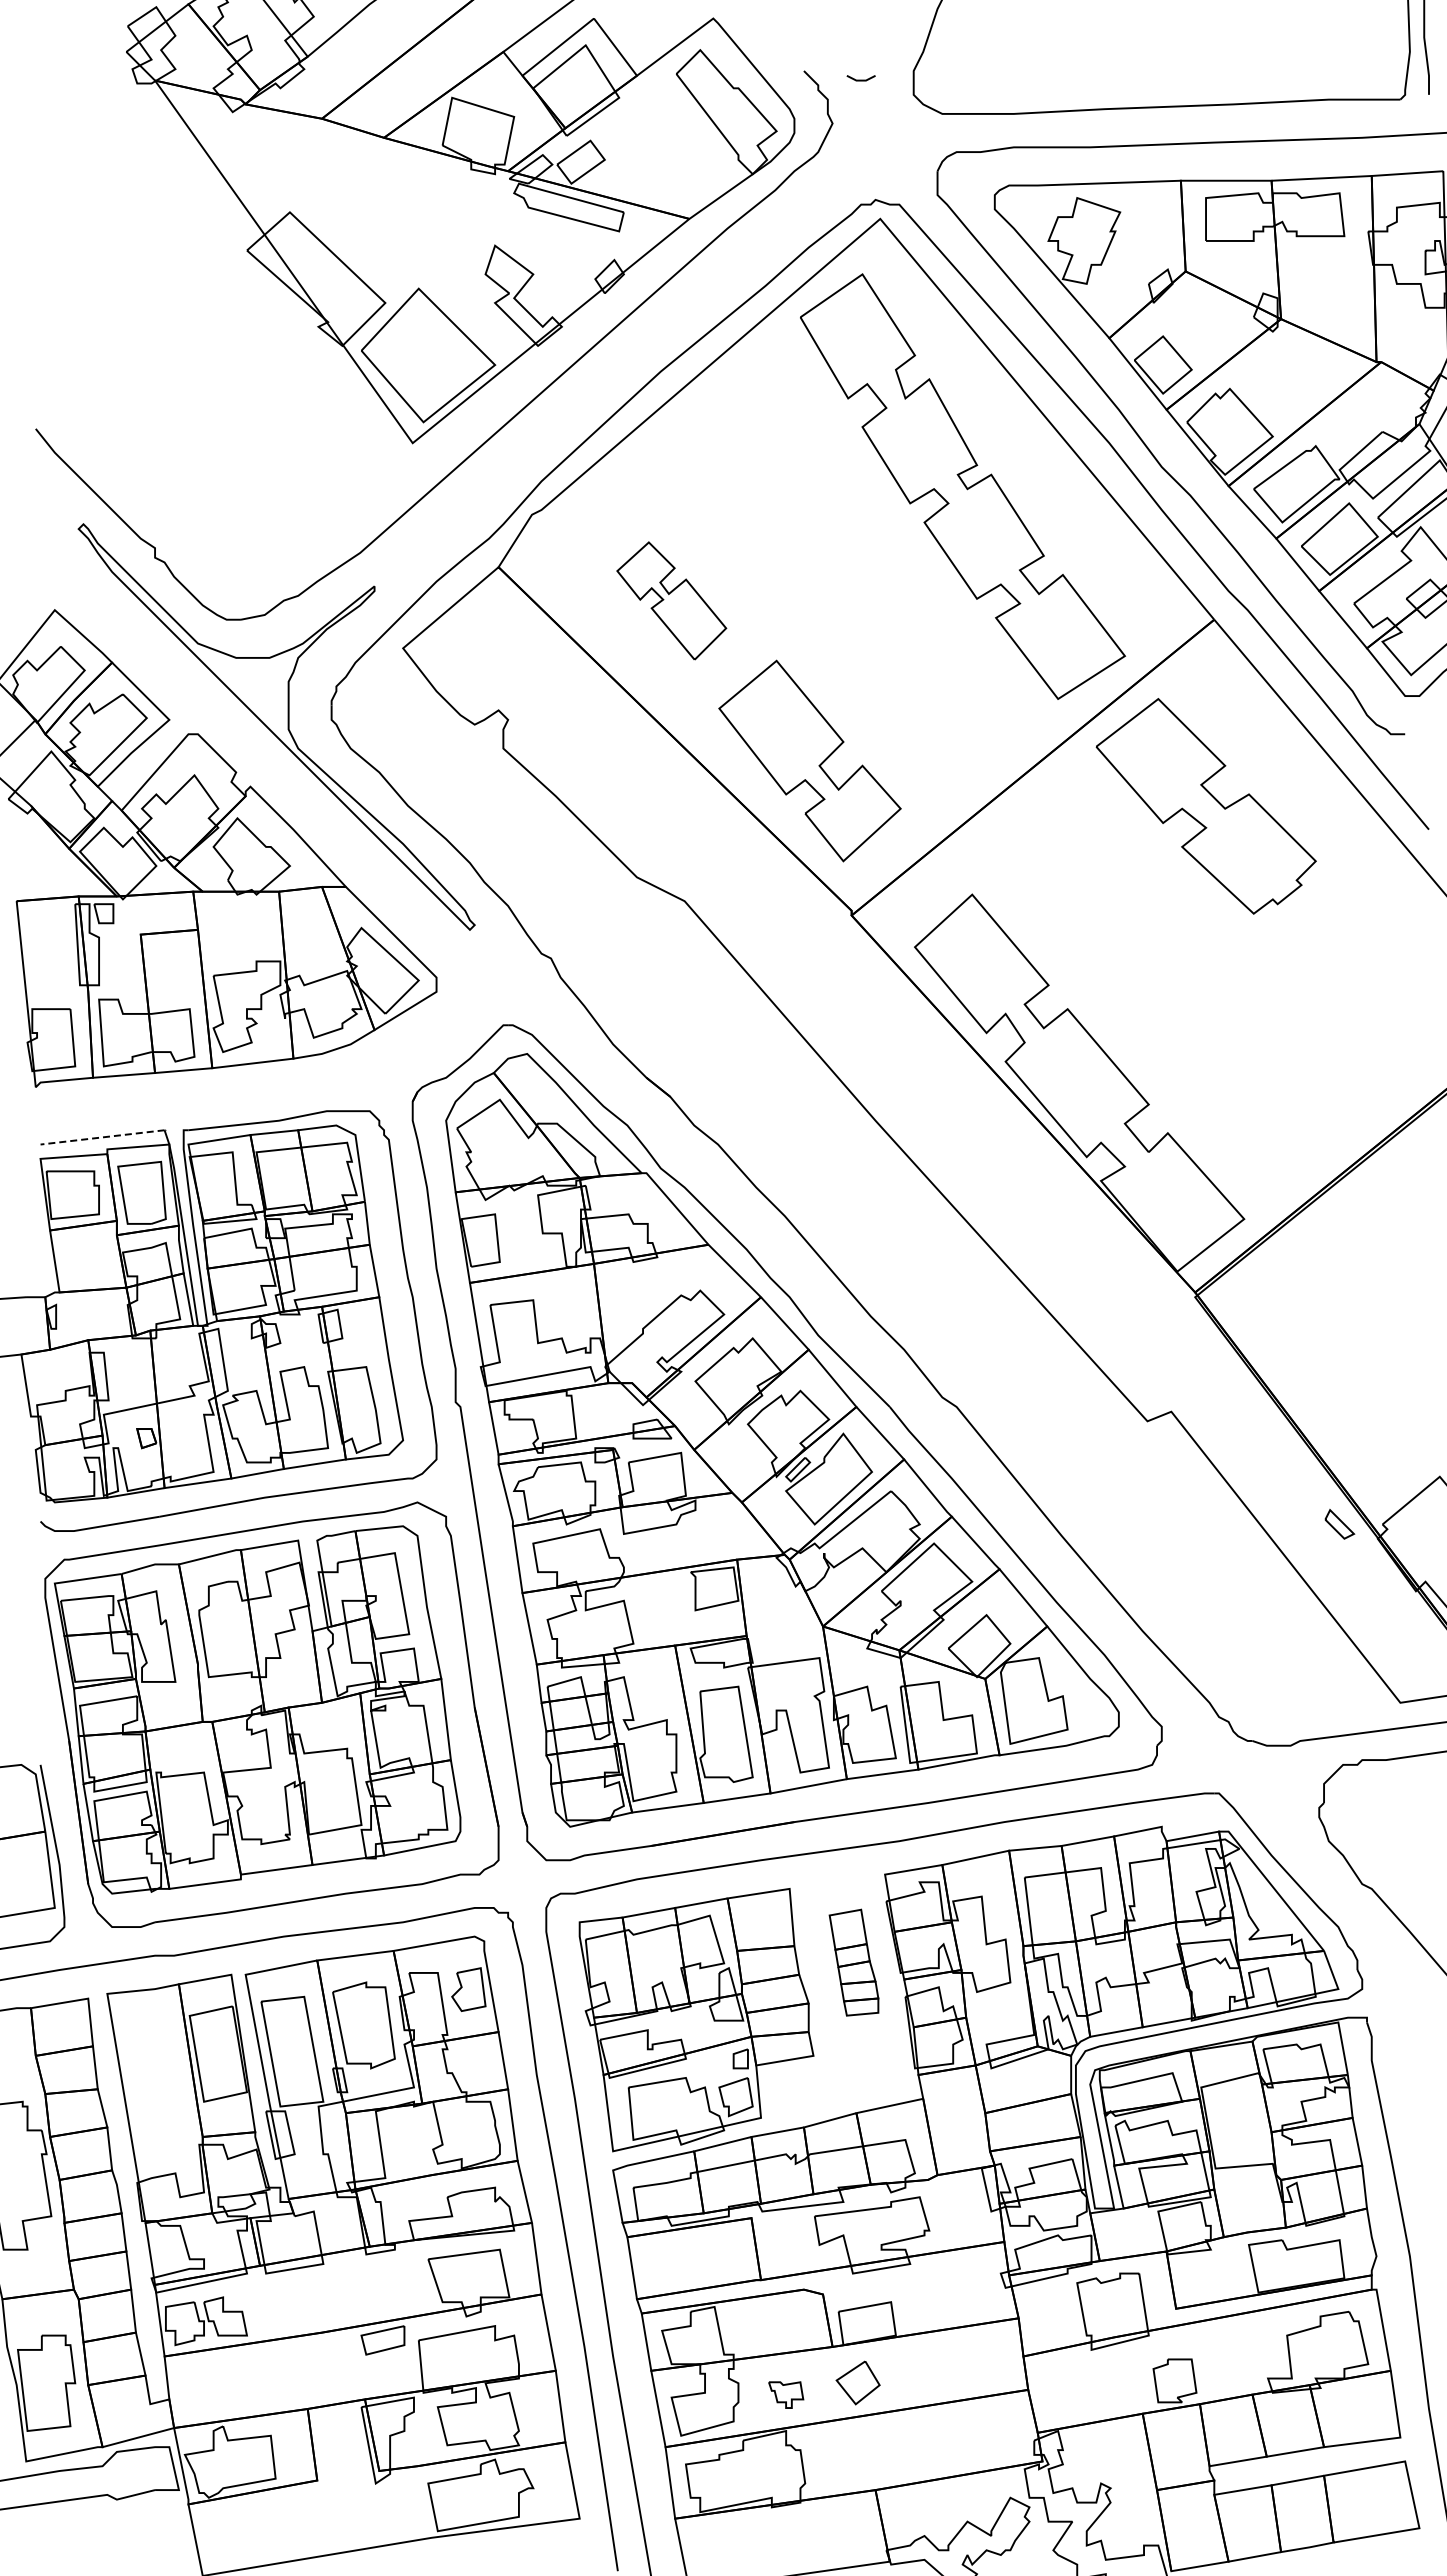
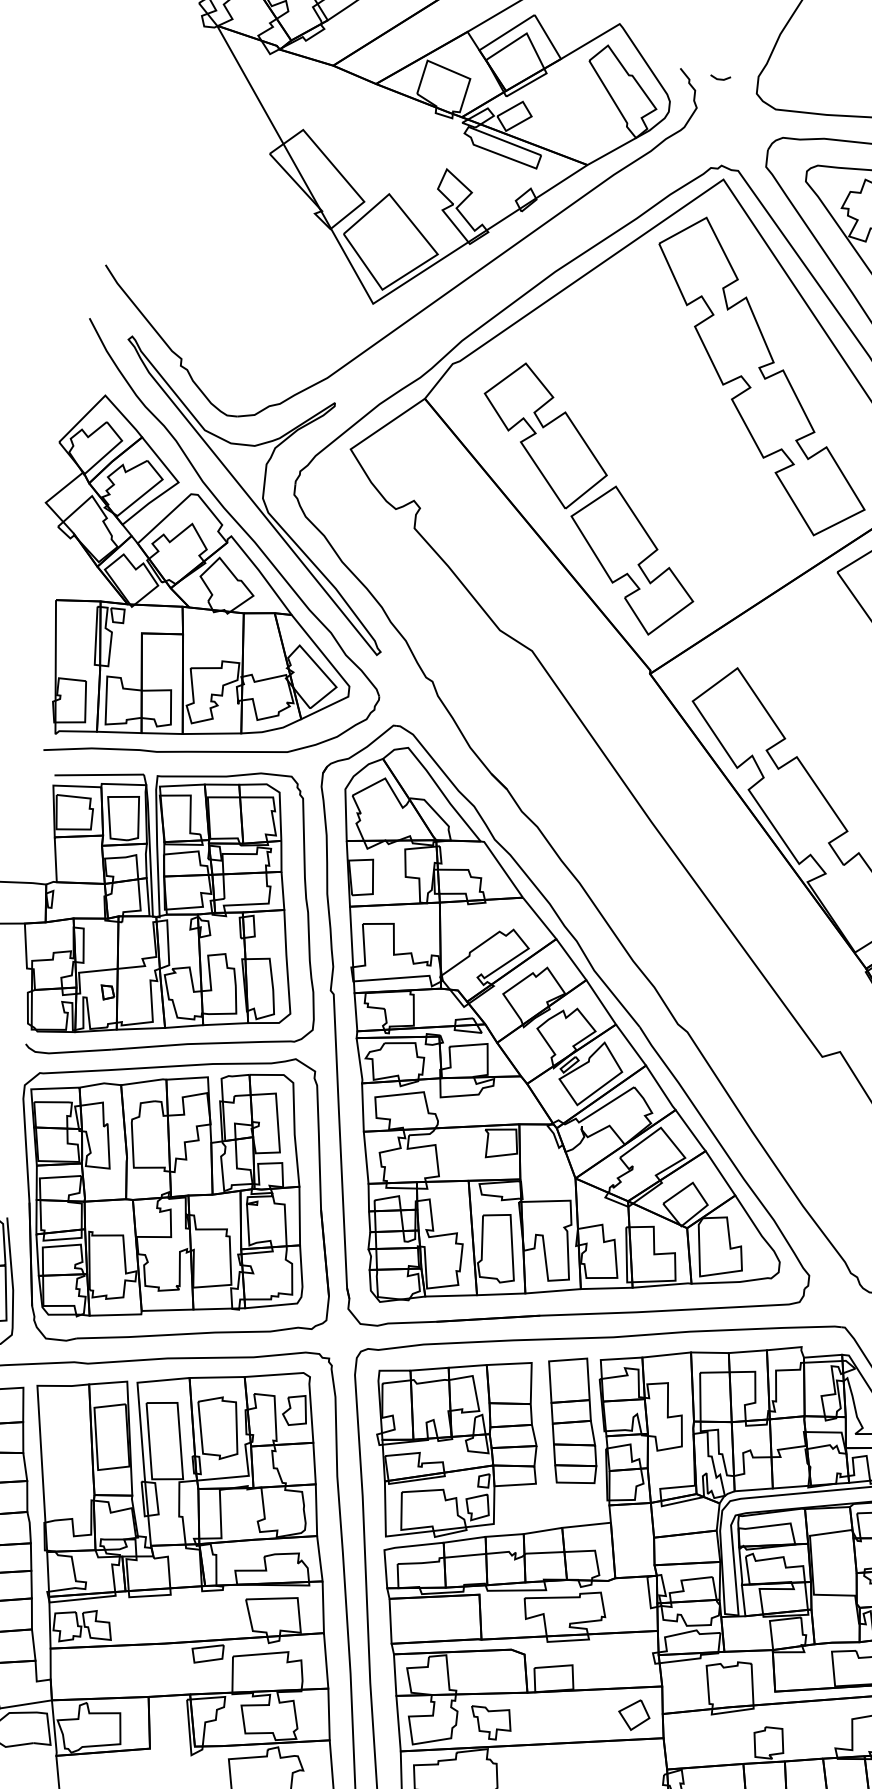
part: (671, 600) -> (545, 435), size x1.67
part: (274, 784) -> (248, 536), added
line: (103, 1137) -> (99, 775), dashed -> solid
part: (853, 1962) -> (571, 1420), size x1.67
part: (857, 2382) -> (633, 1714), moved
part: (785, 2394) -> (490, 1723), size x1.67

